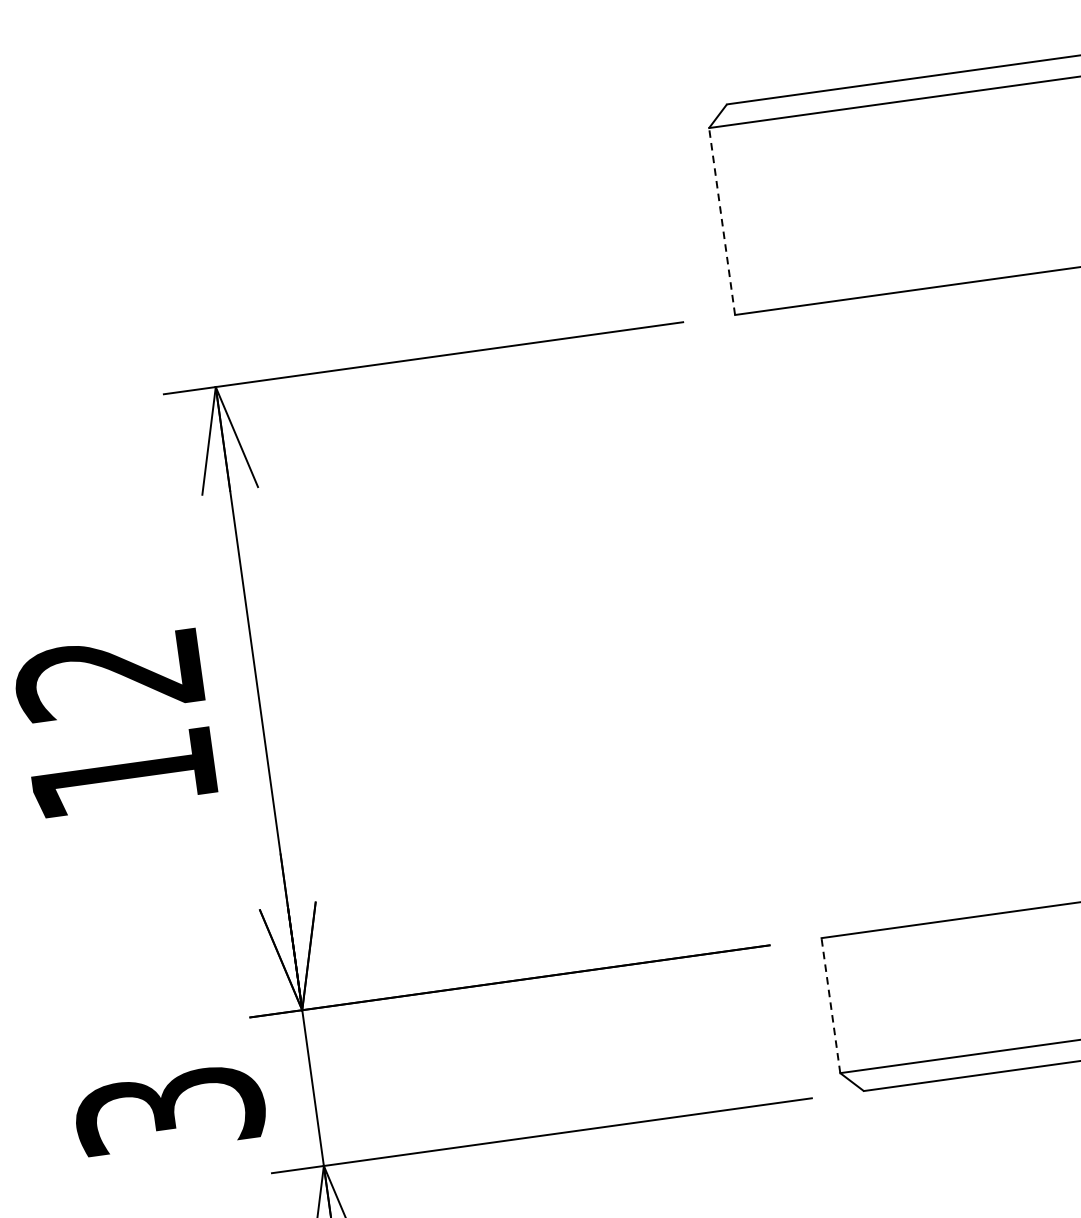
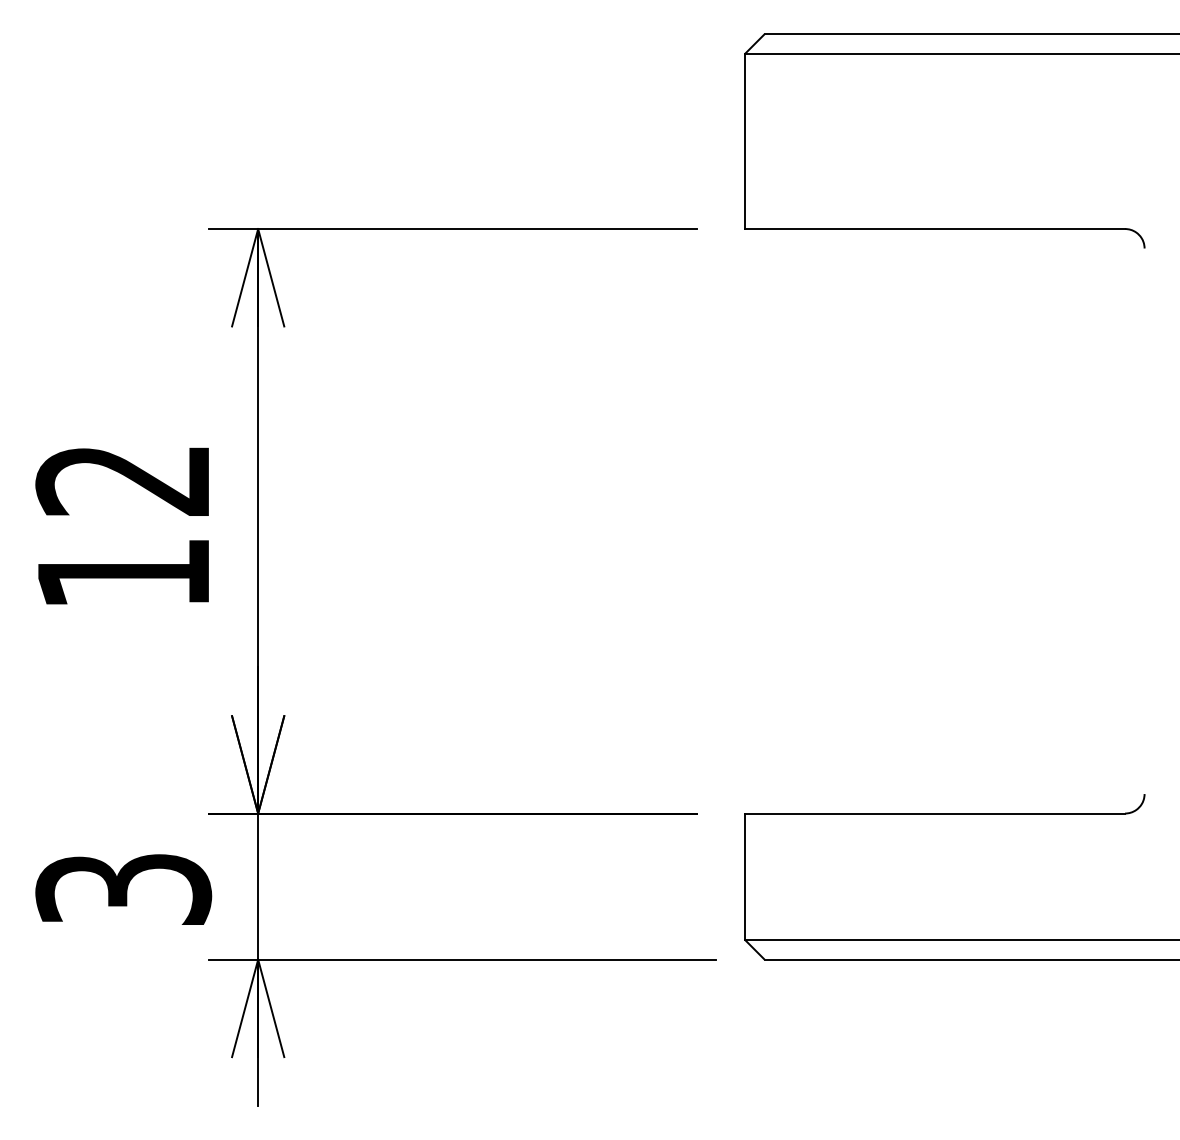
line: (722, 221) -> (745, 141), dashed -> solid
line: (831, 1005) -> (745, 876), dashed -> solid

